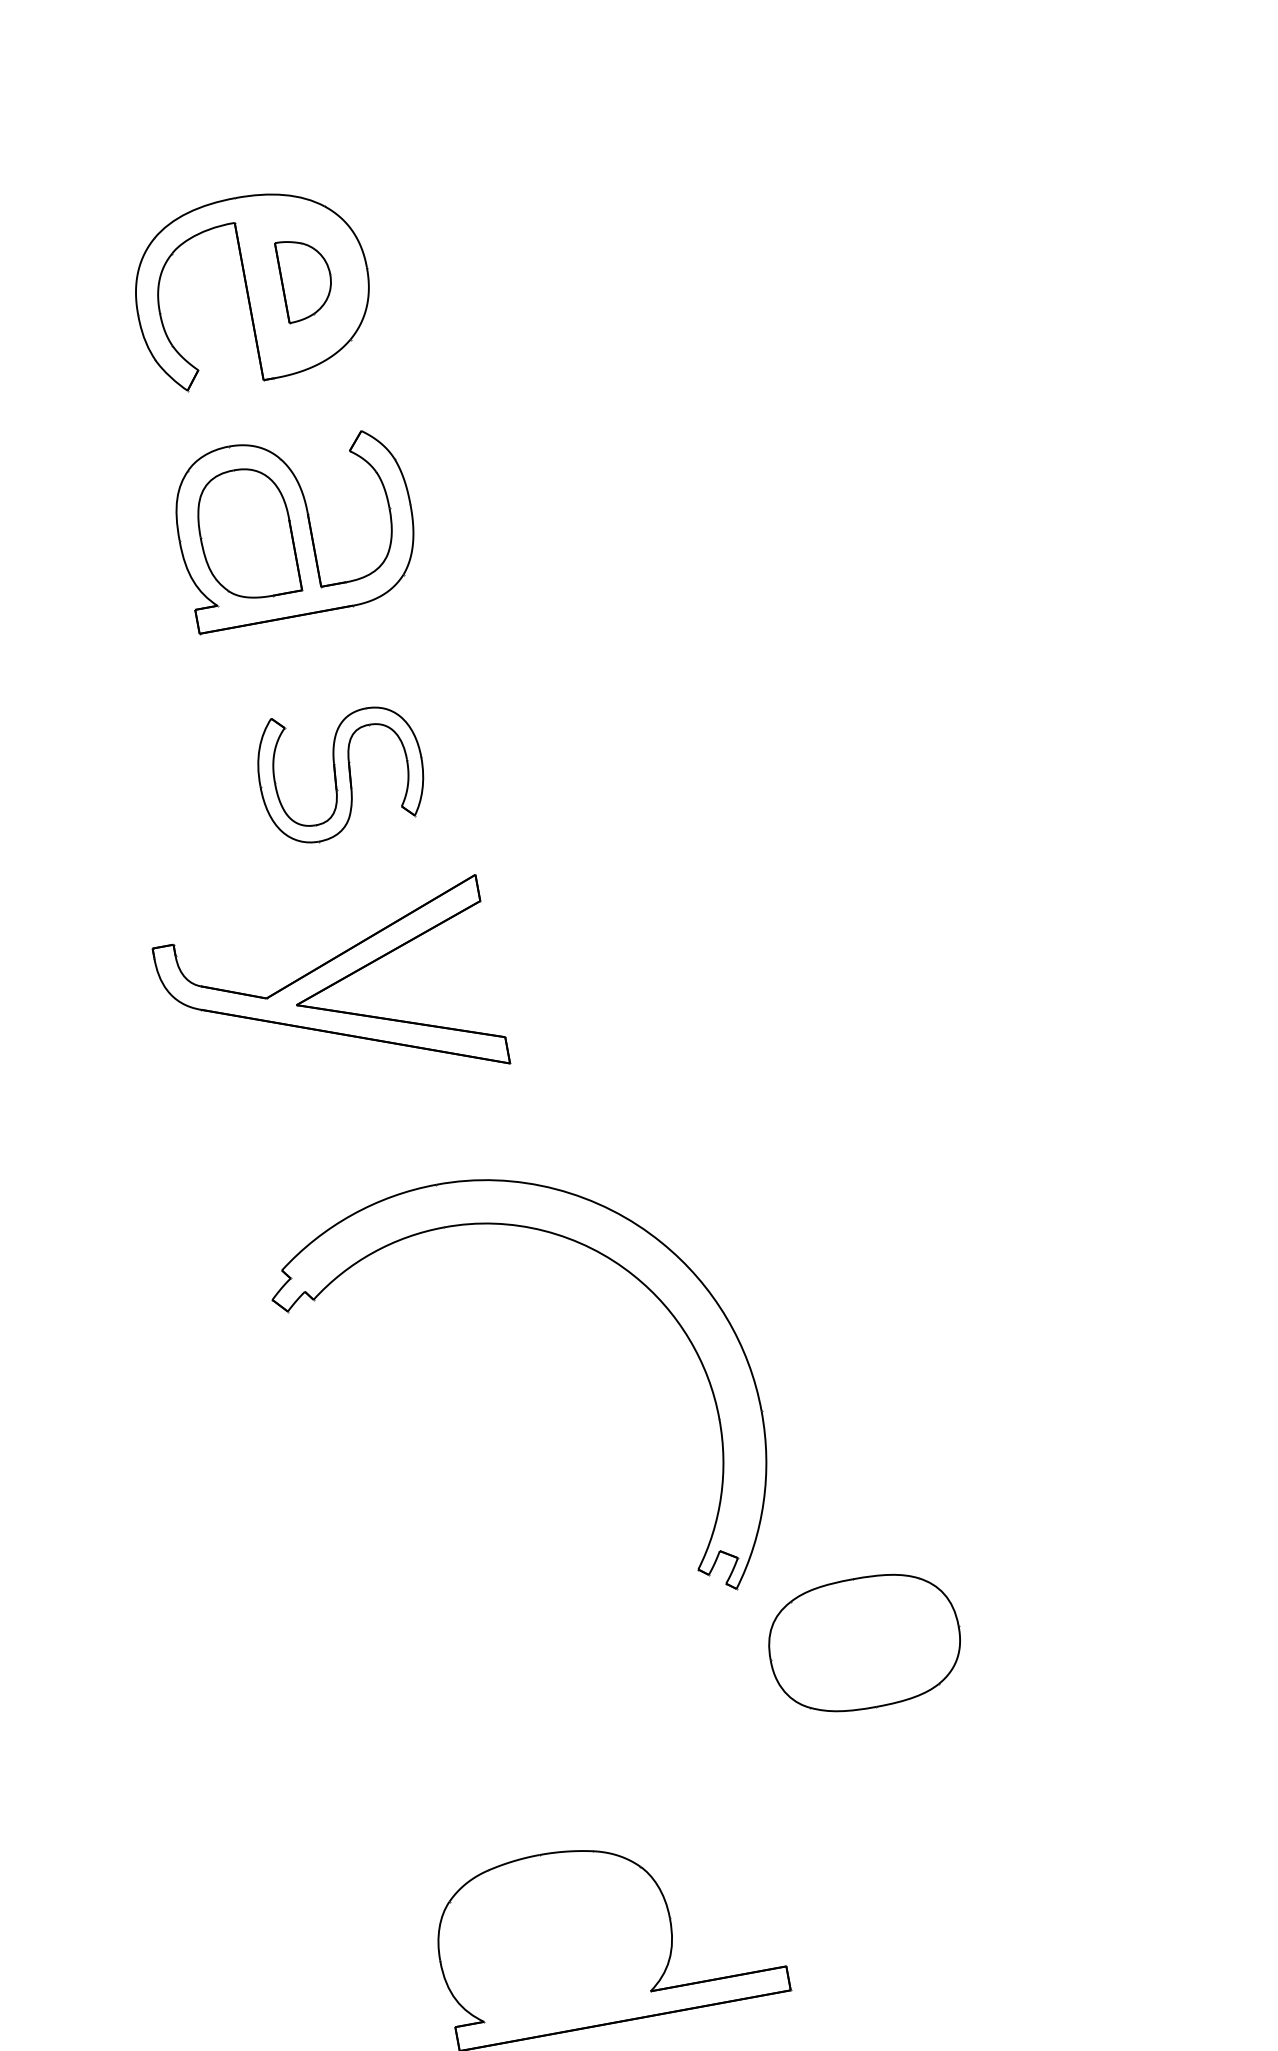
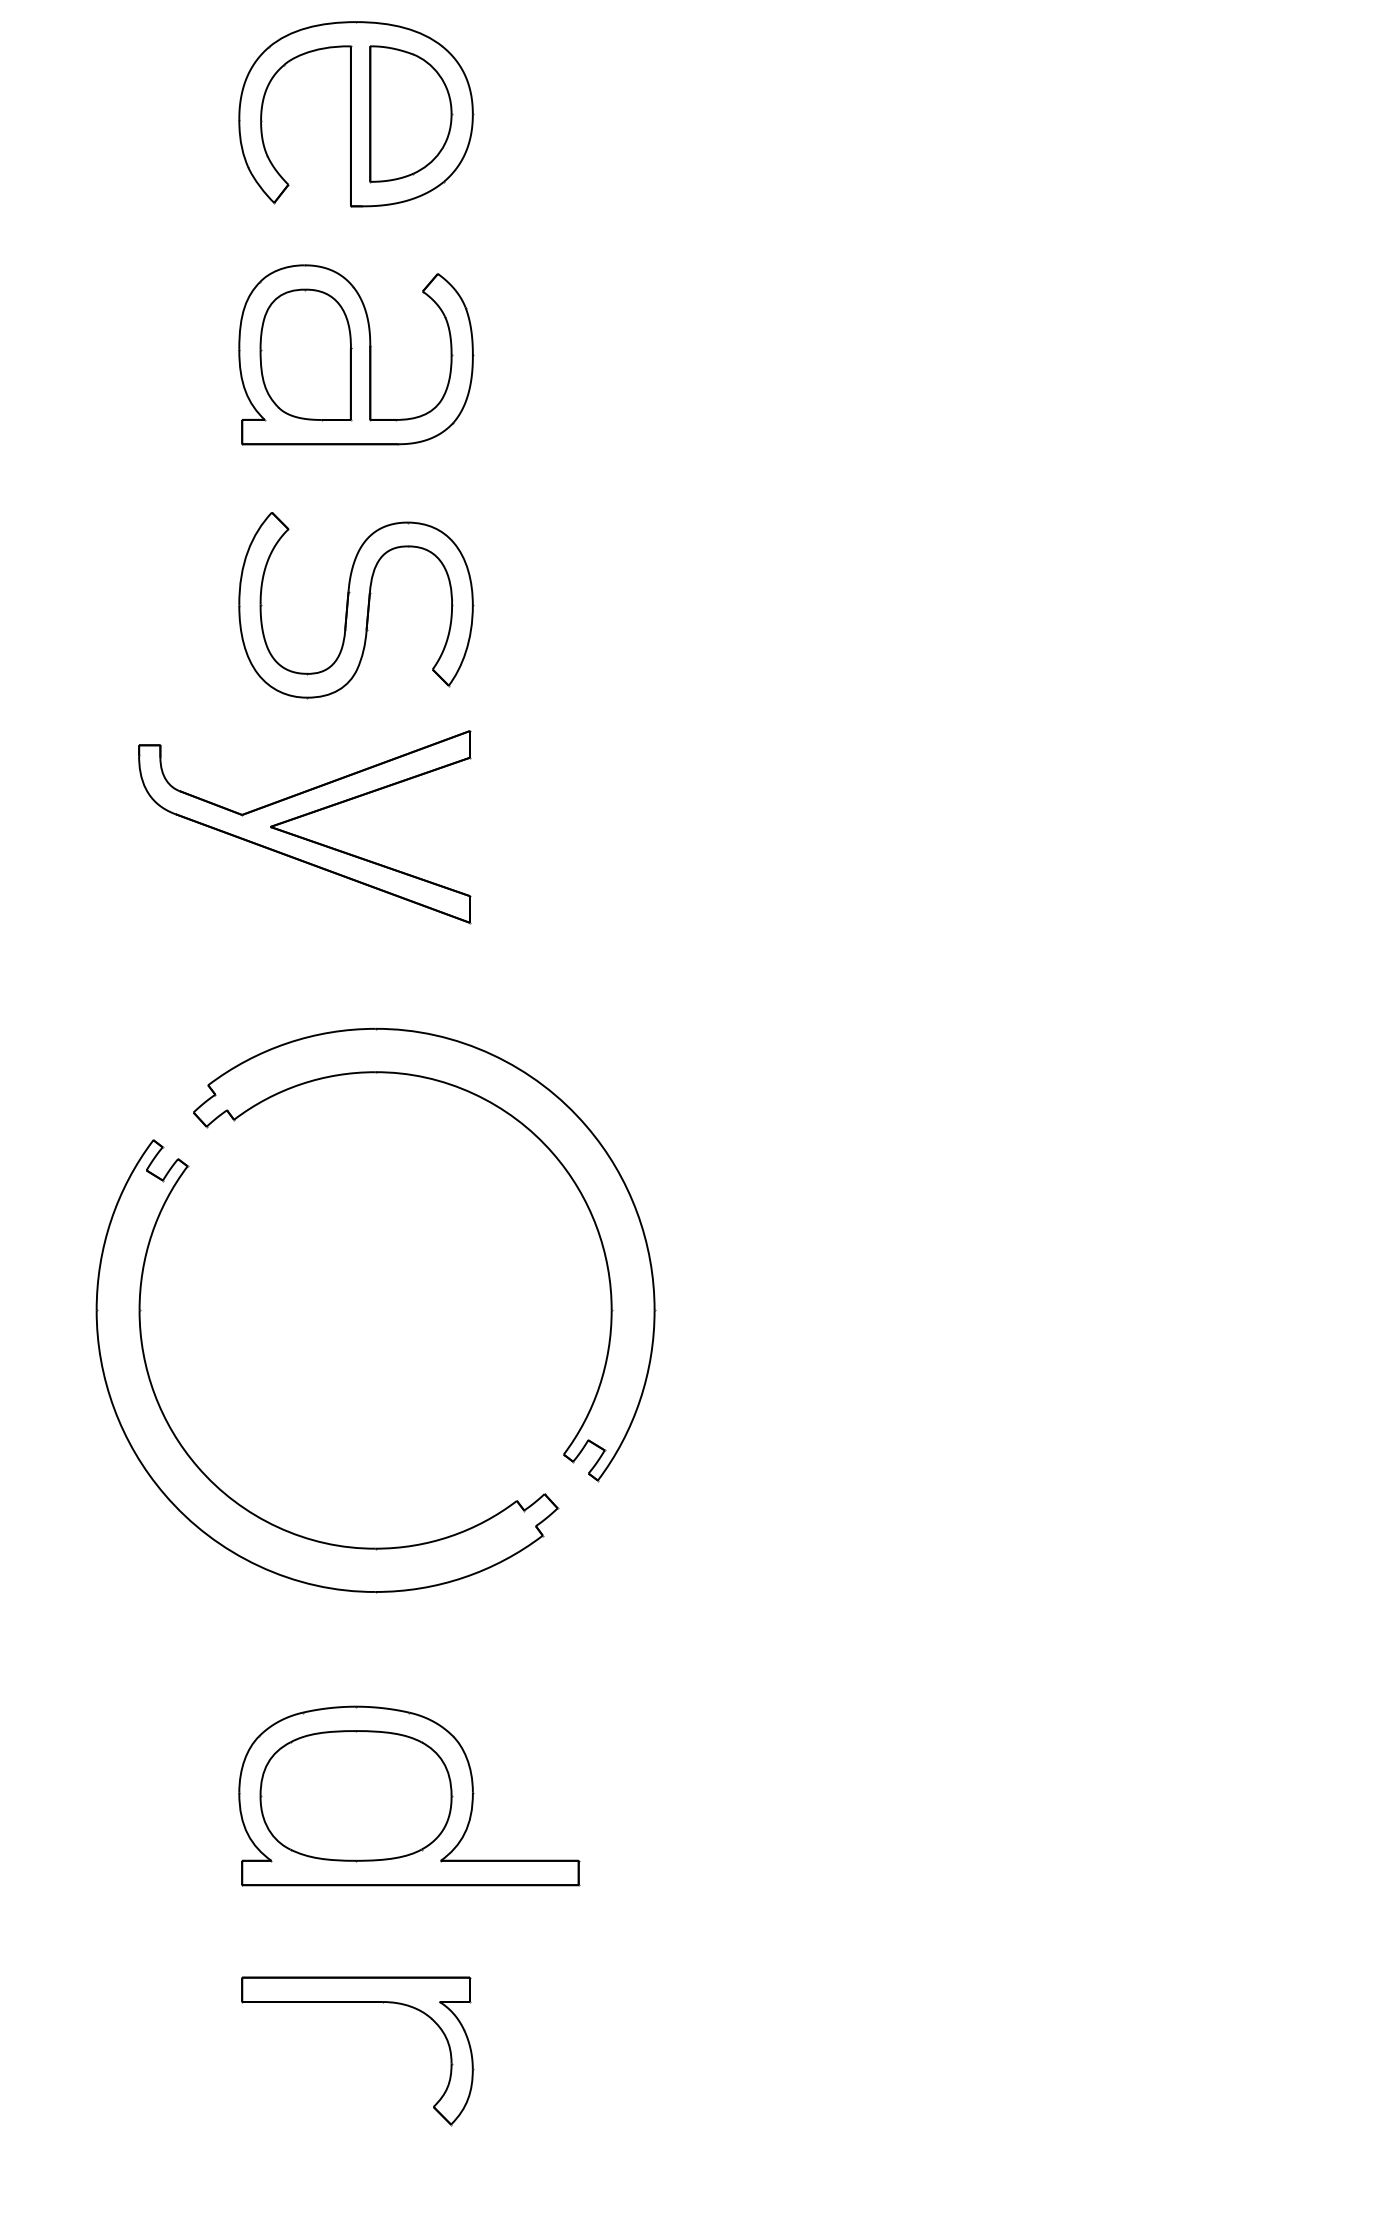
part: (306, 278) -> (411, 114), size x1.67
part: (341, 771) -> (356, 605), size x1.43
part: (865, 1643) -> (356, 1796), moved
part: (362, 1661) -> (216, 1484), added

